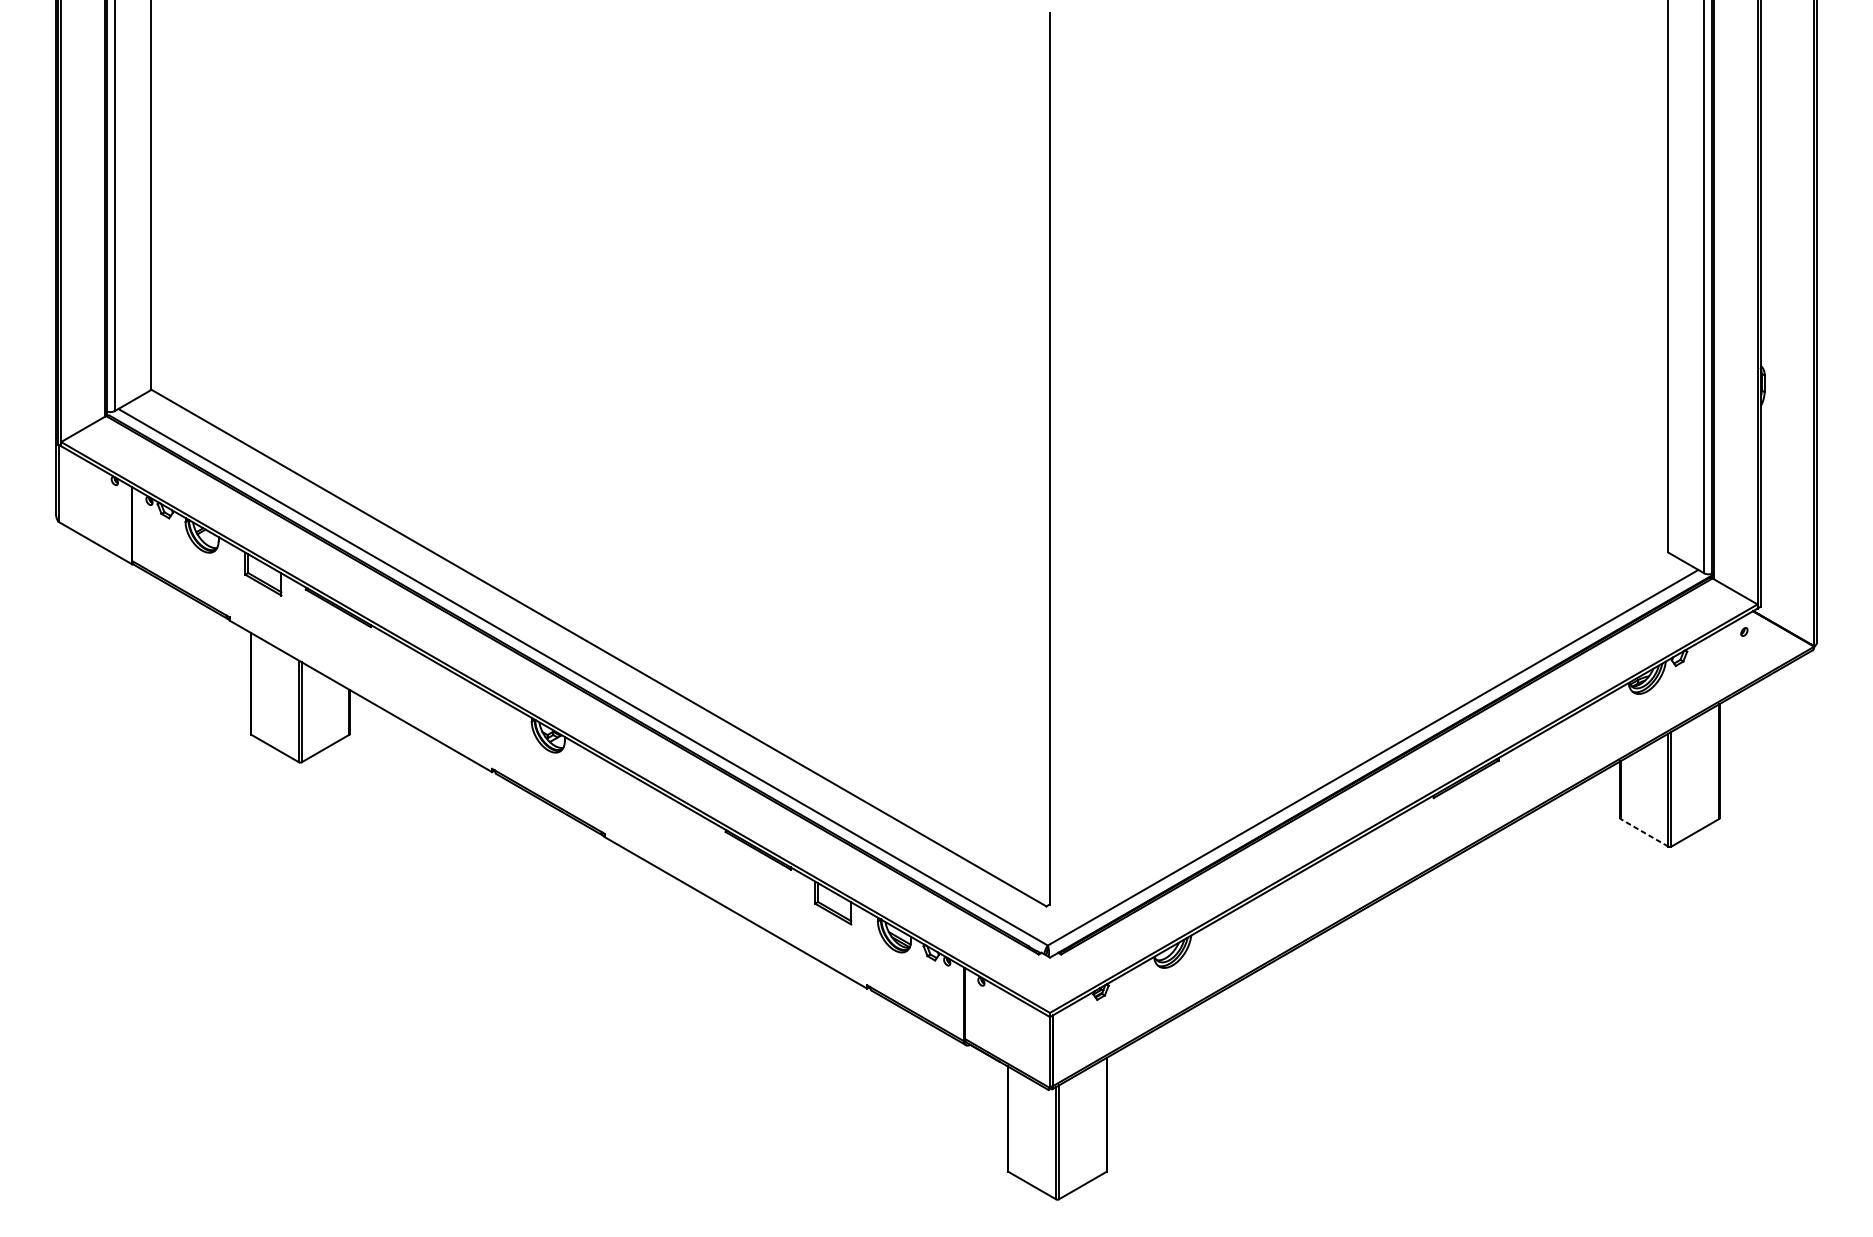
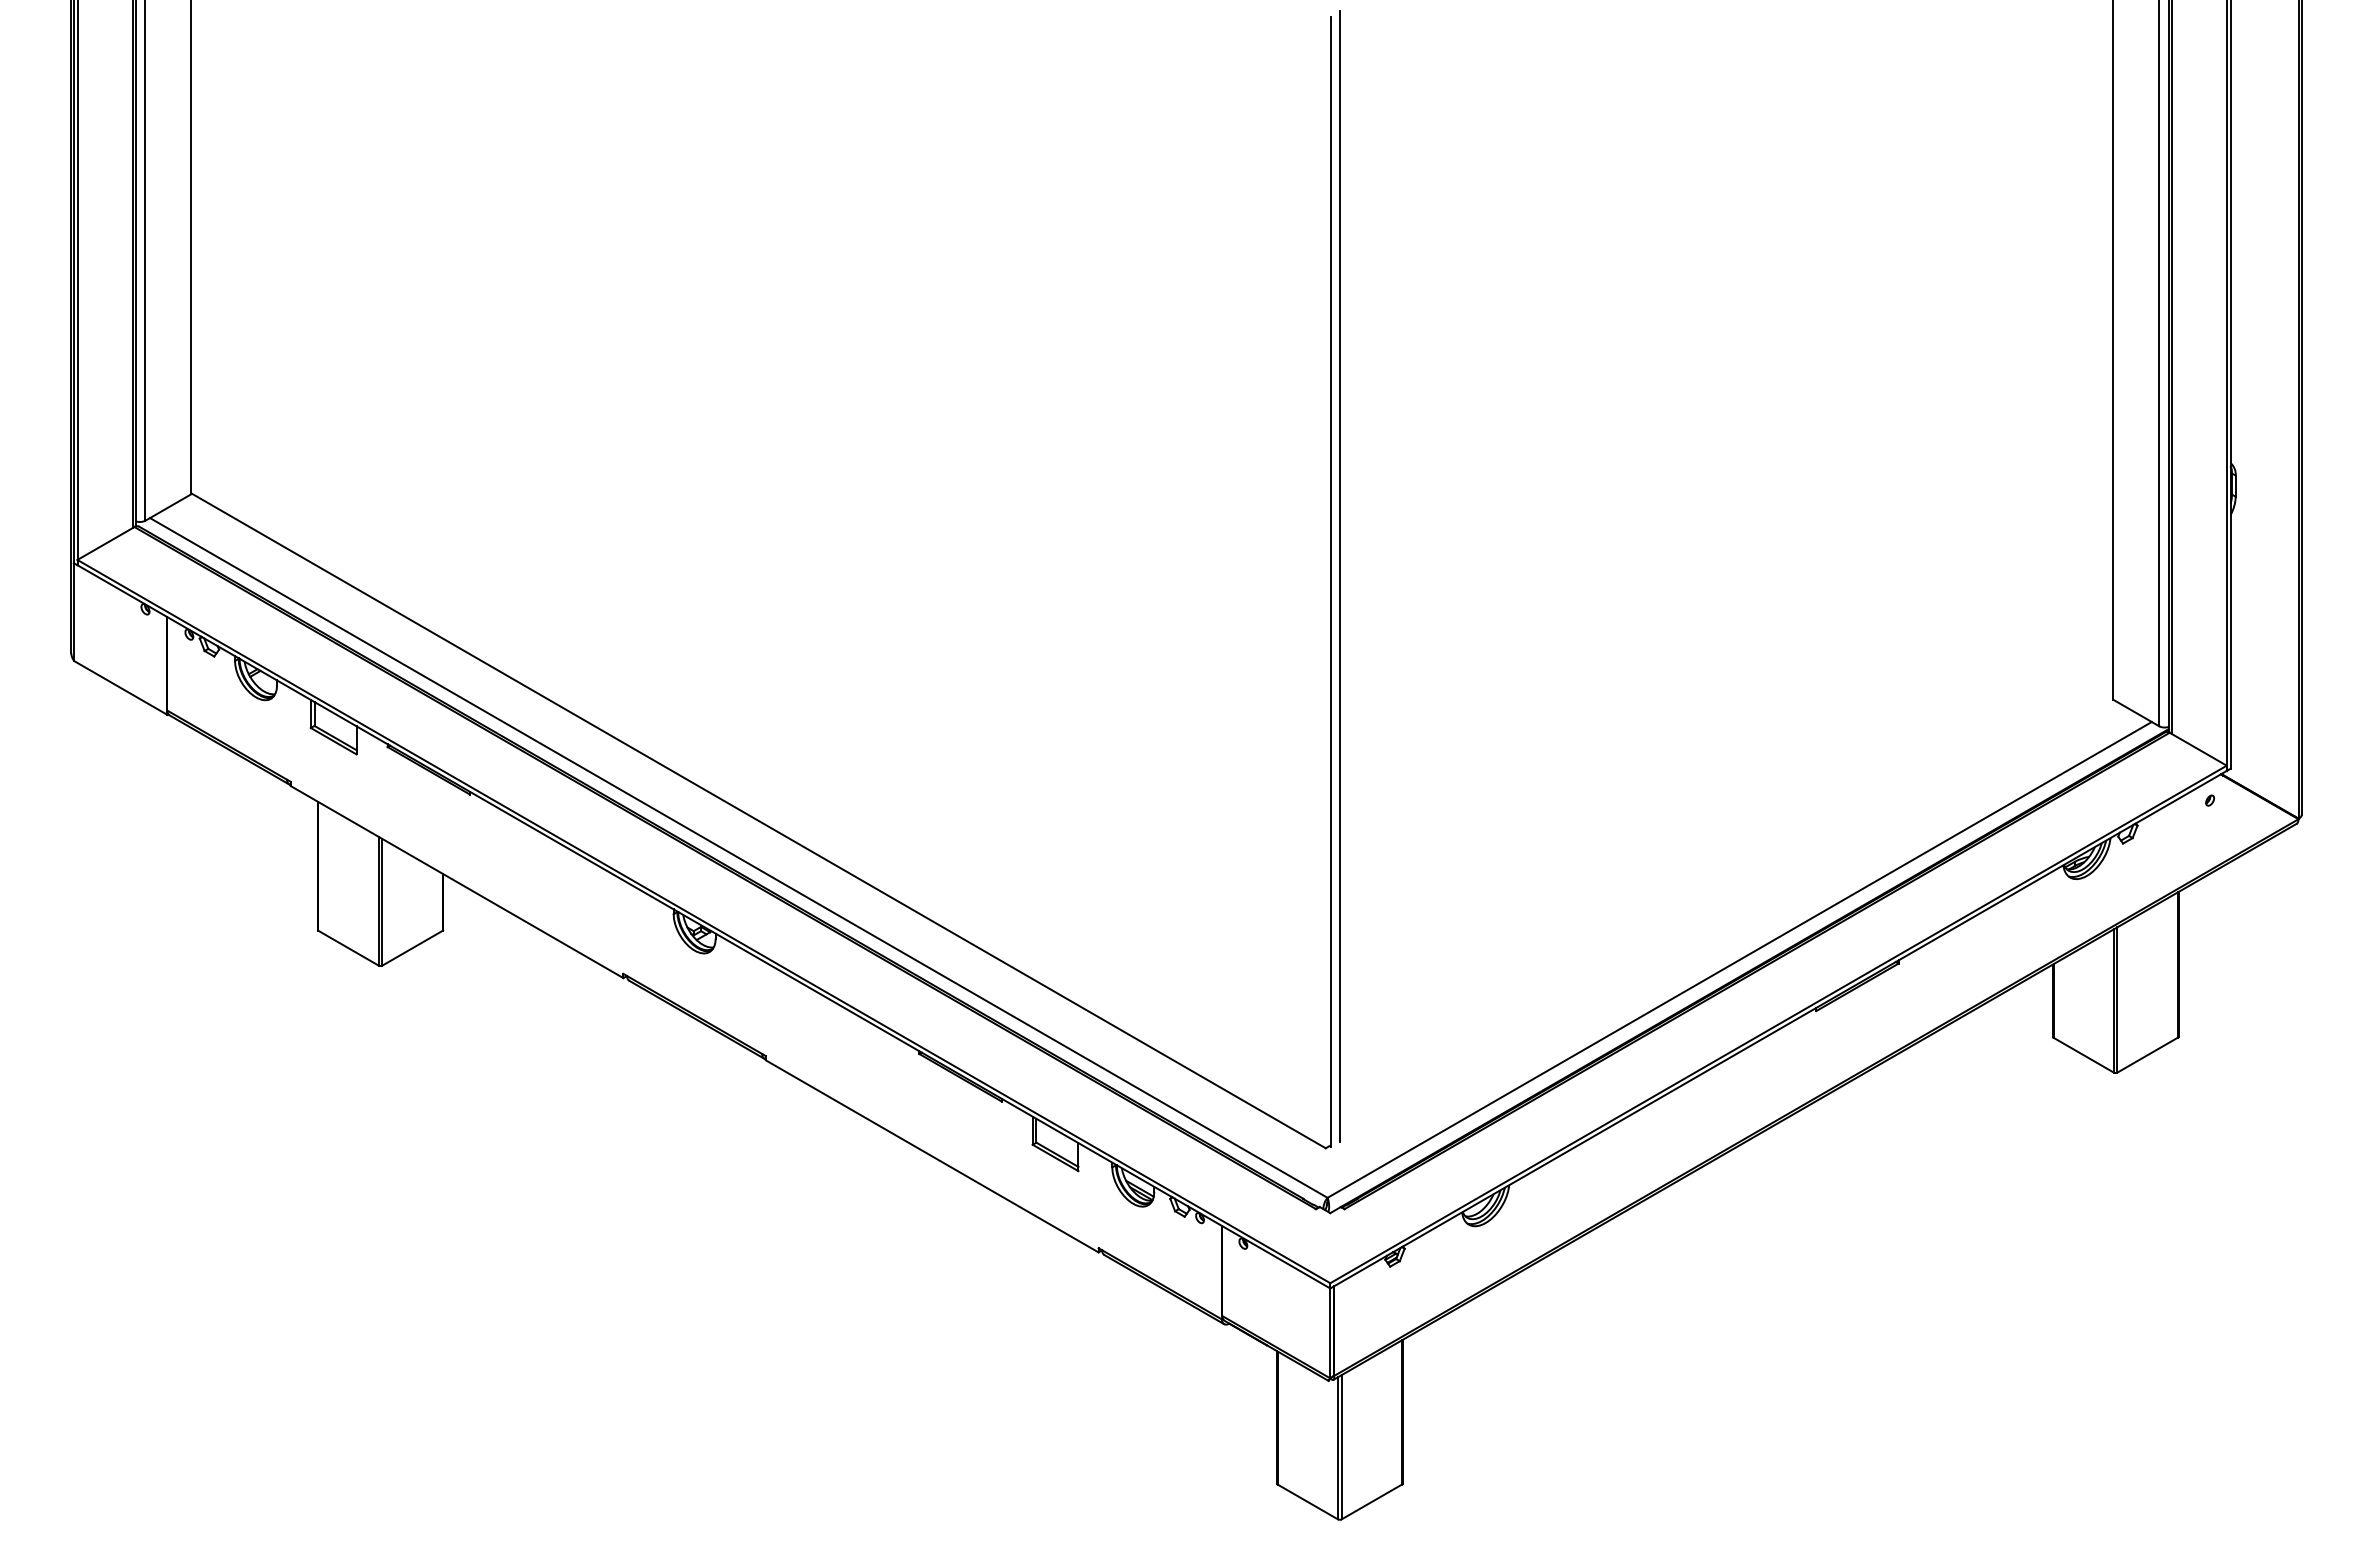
line: (1057, 455) -> (1339, 576), added
line: (1644, 833) -> (2083, 1055), dashed -> solid

